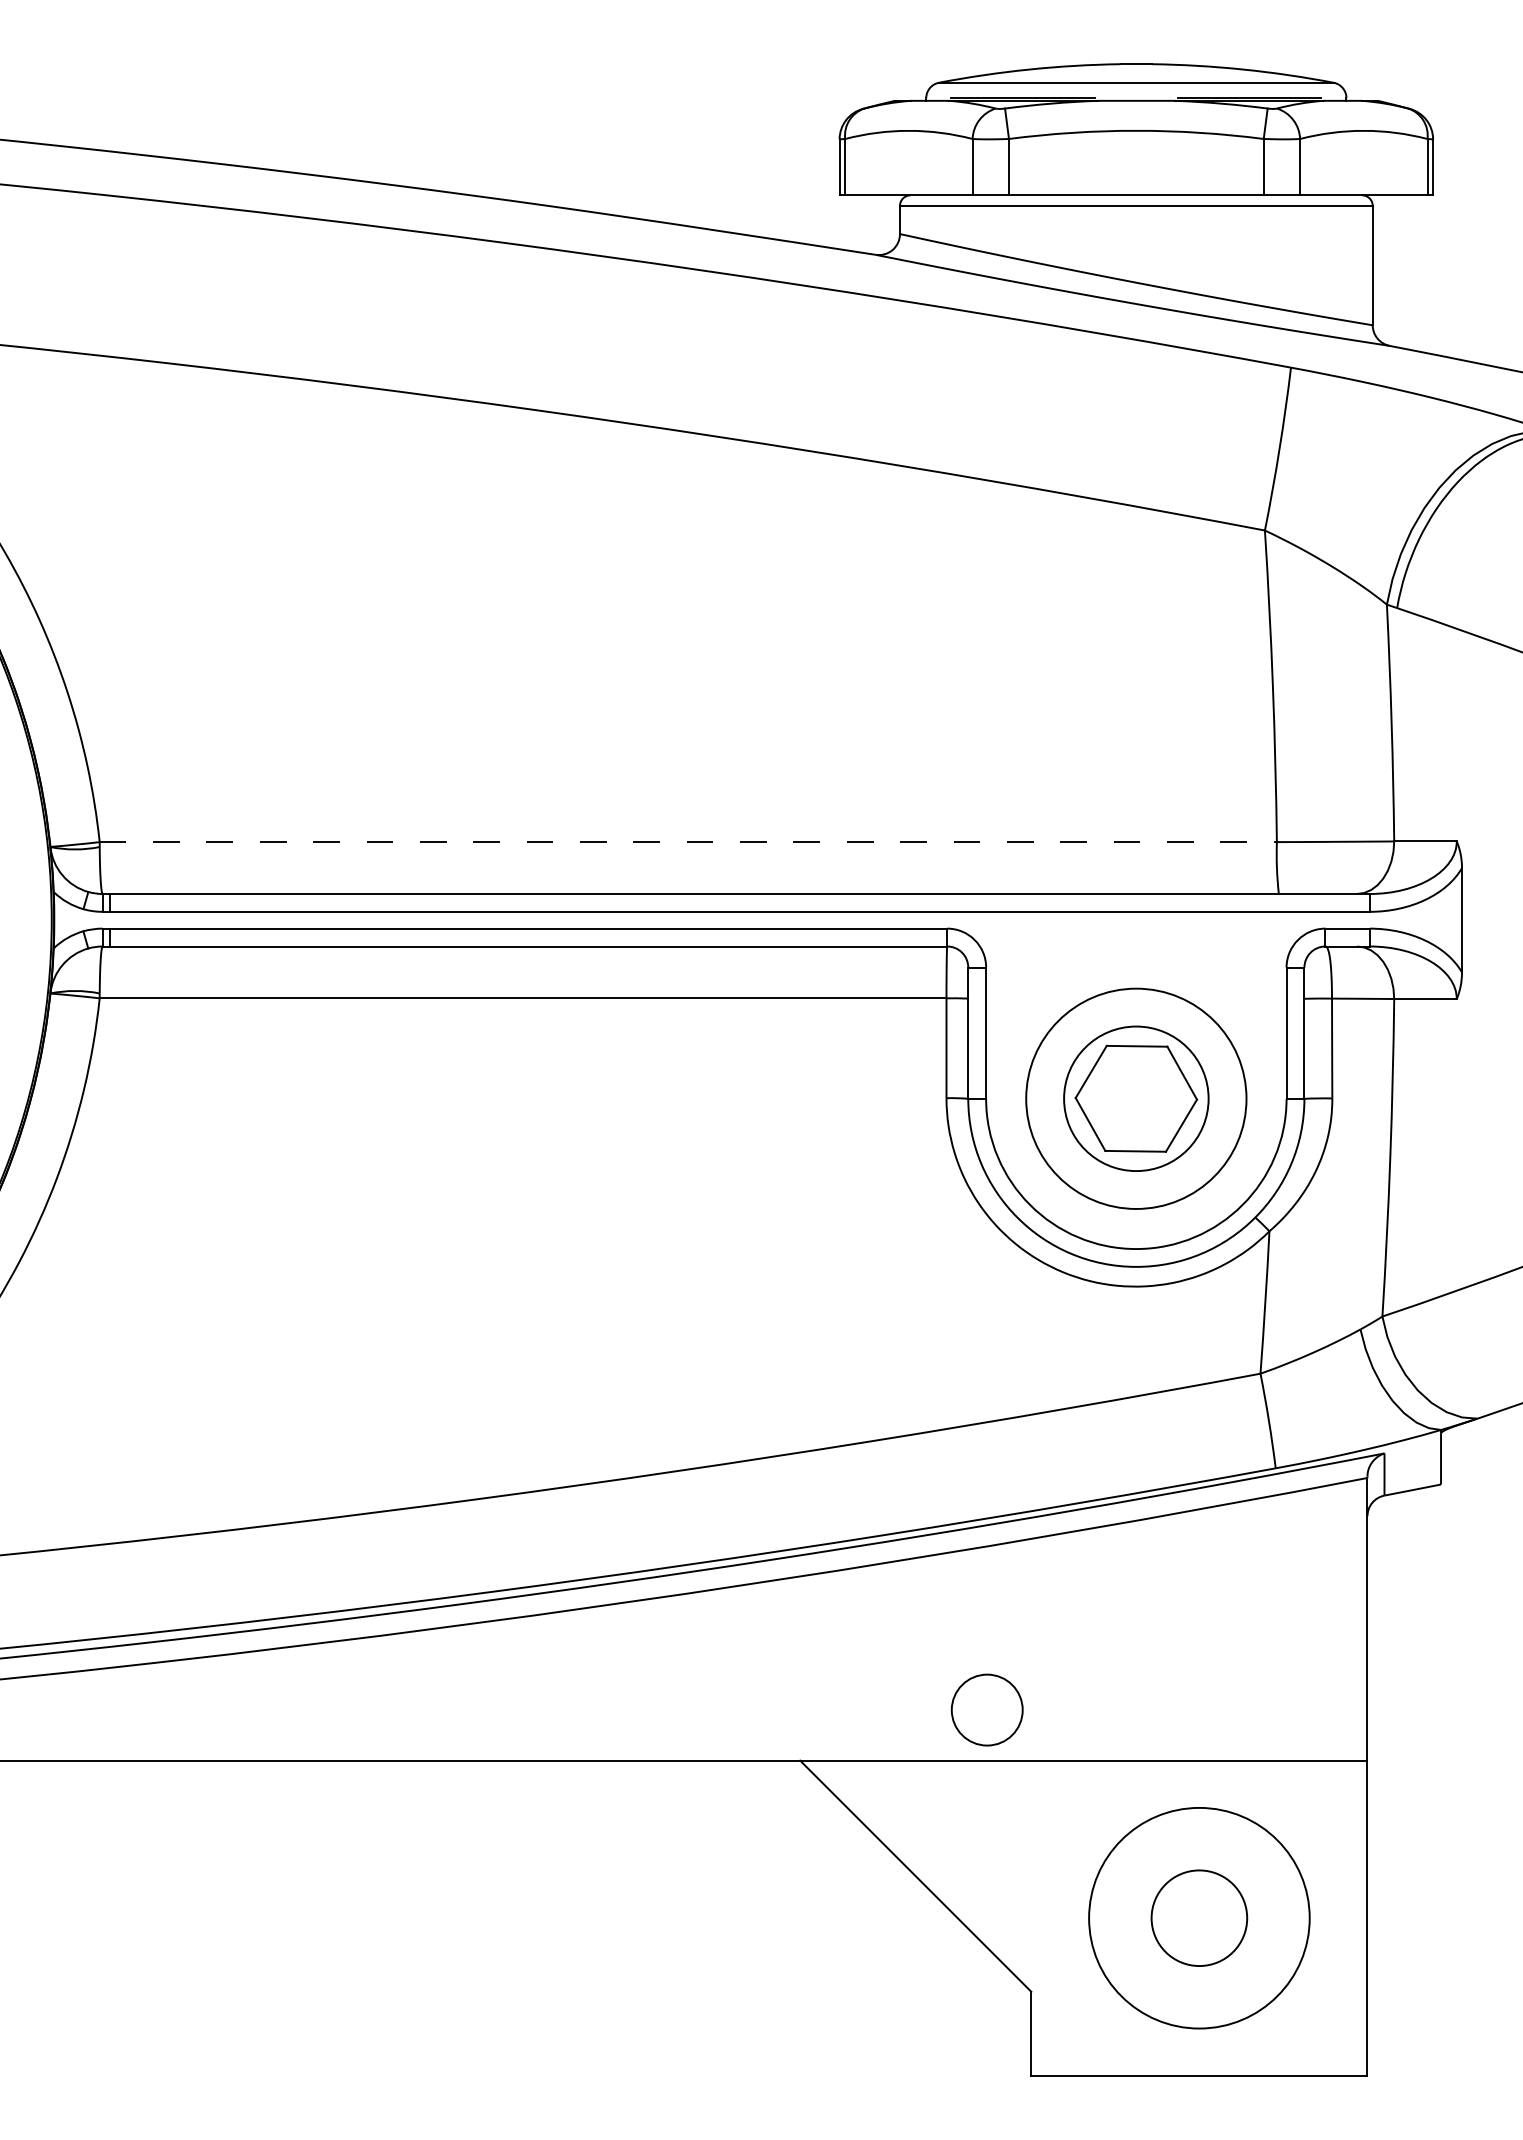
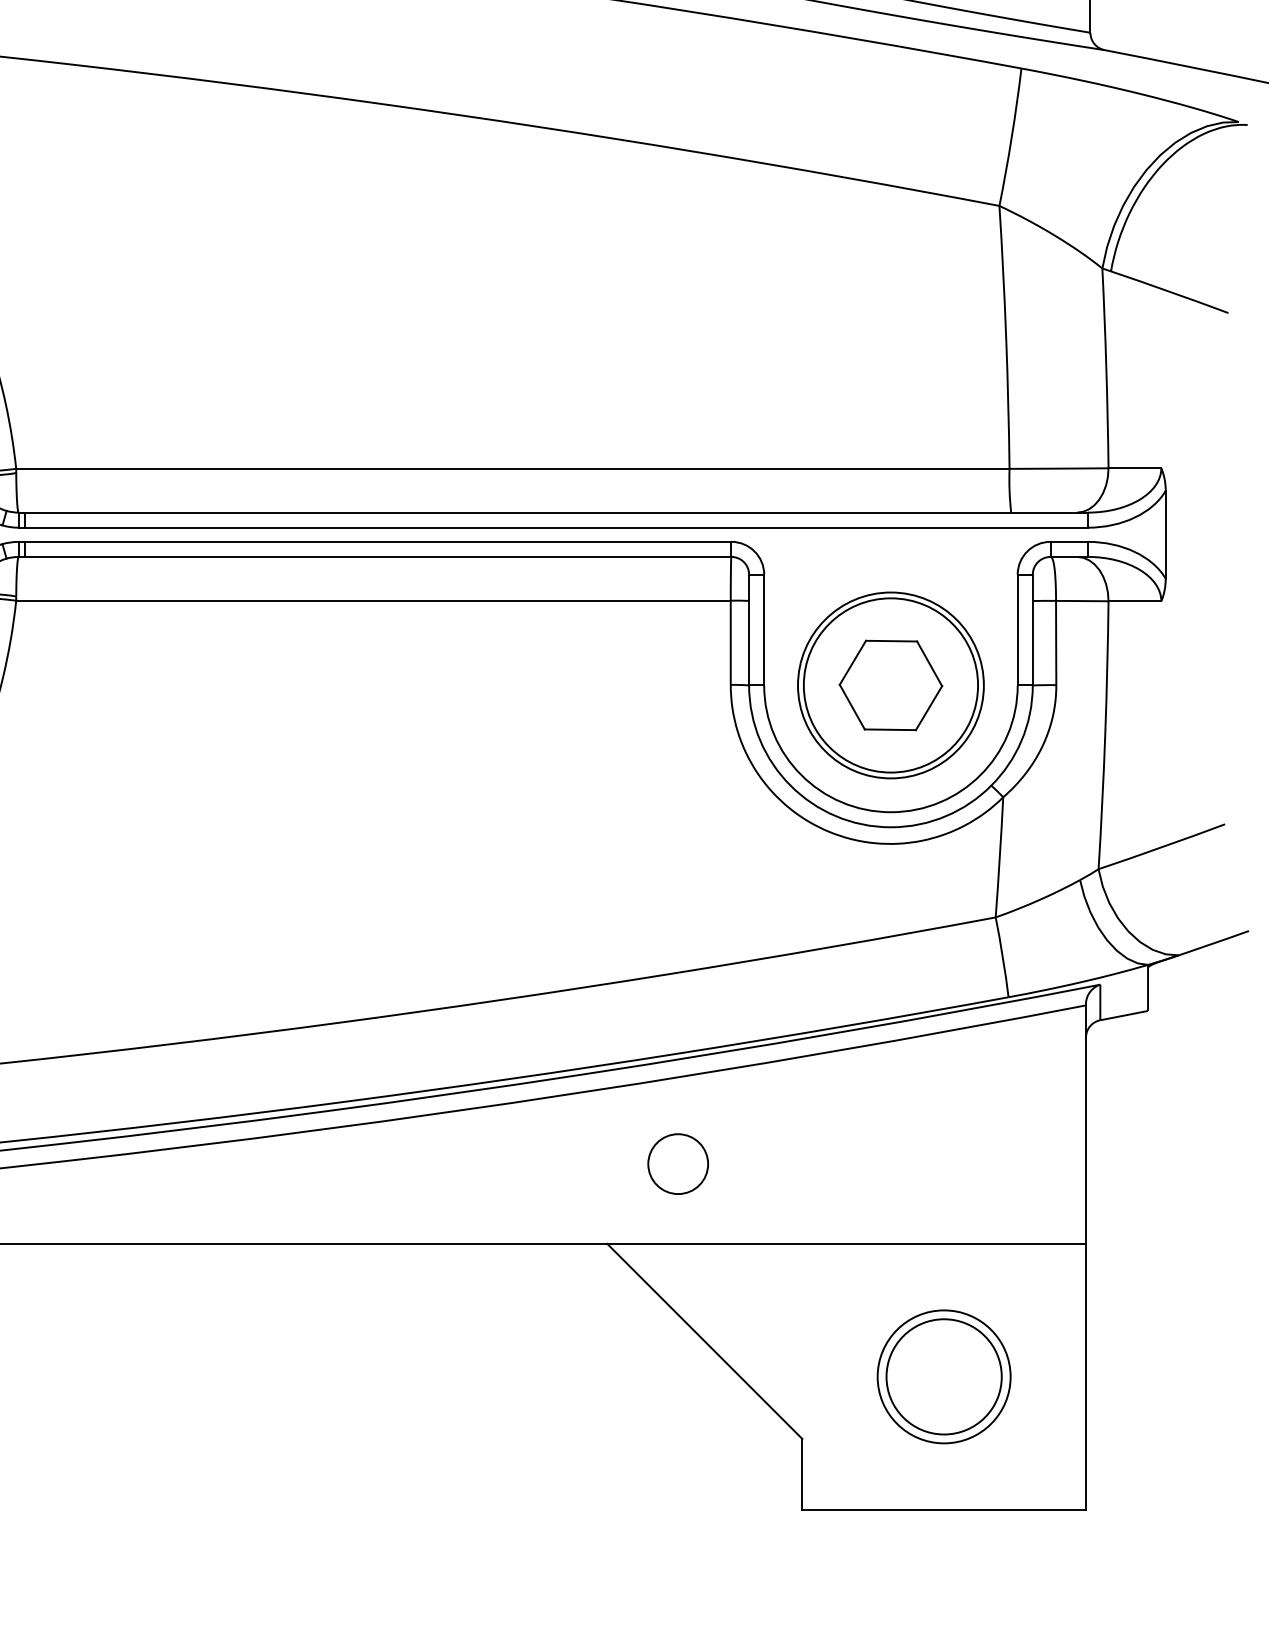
line: (687, 842) -> (512, 469), dashed -> solid
circle: (1136, 1098) -> (891, 685), size x1.43
circle: (986, 1709) -> (677, 1163), moved
circle: (1199, 1917) -> (944, 1376), size x1.43
circle: (1199, 1918) -> (944, 1377), size x0.71

